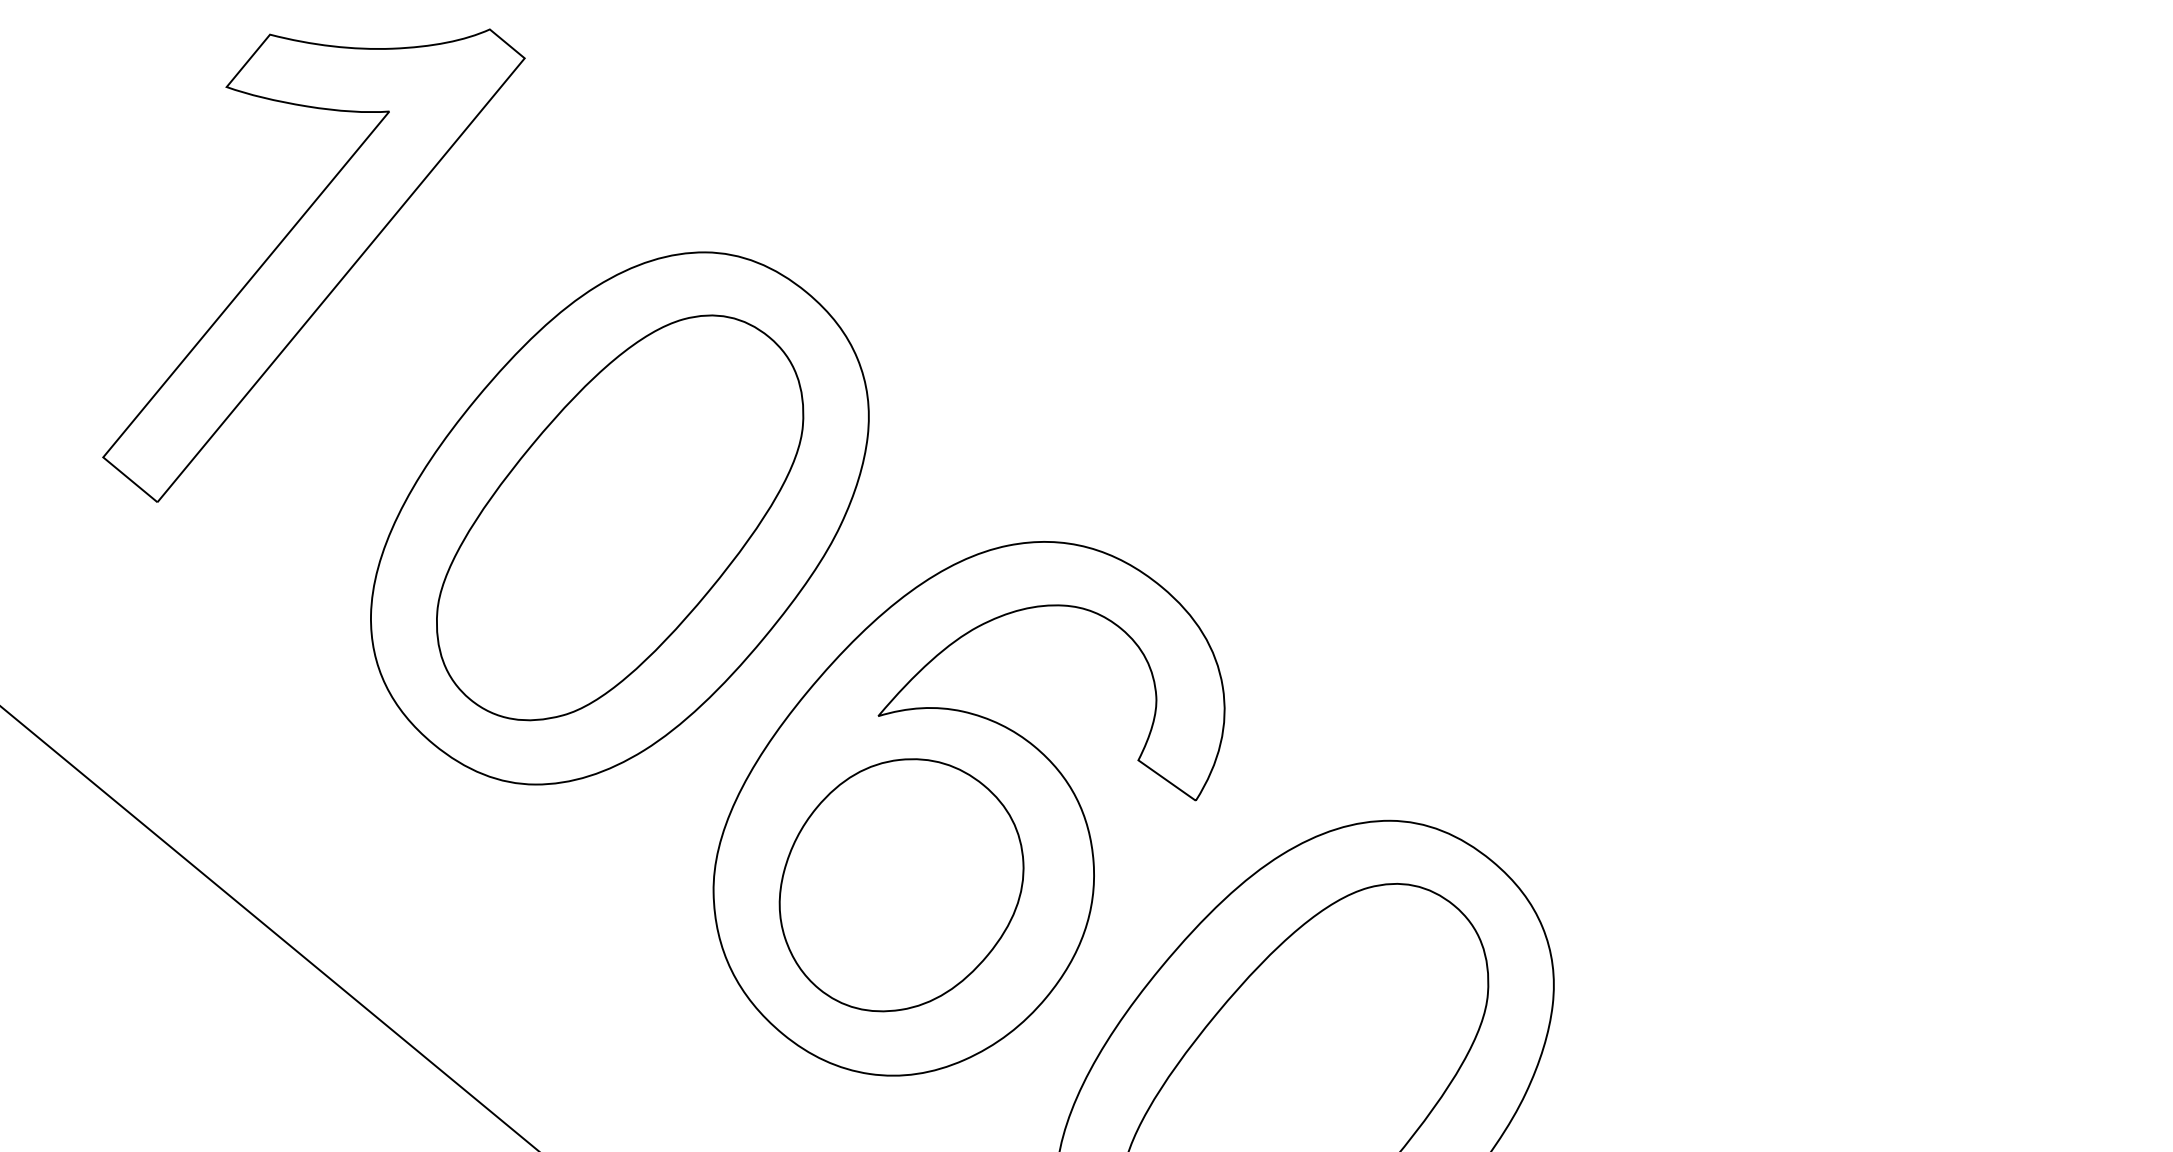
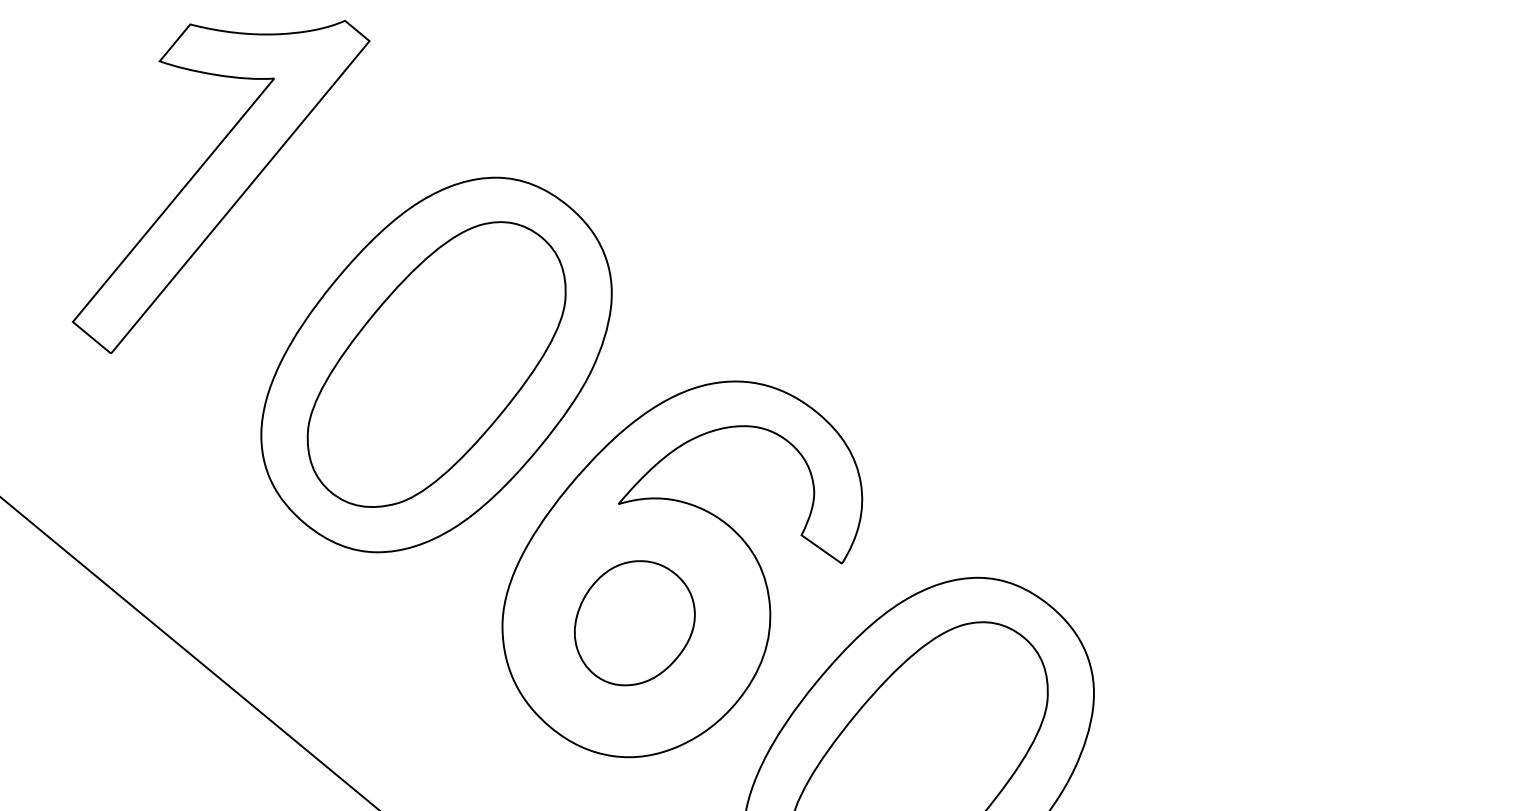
part: (901, 885) -> (634, 623), size x0.7

